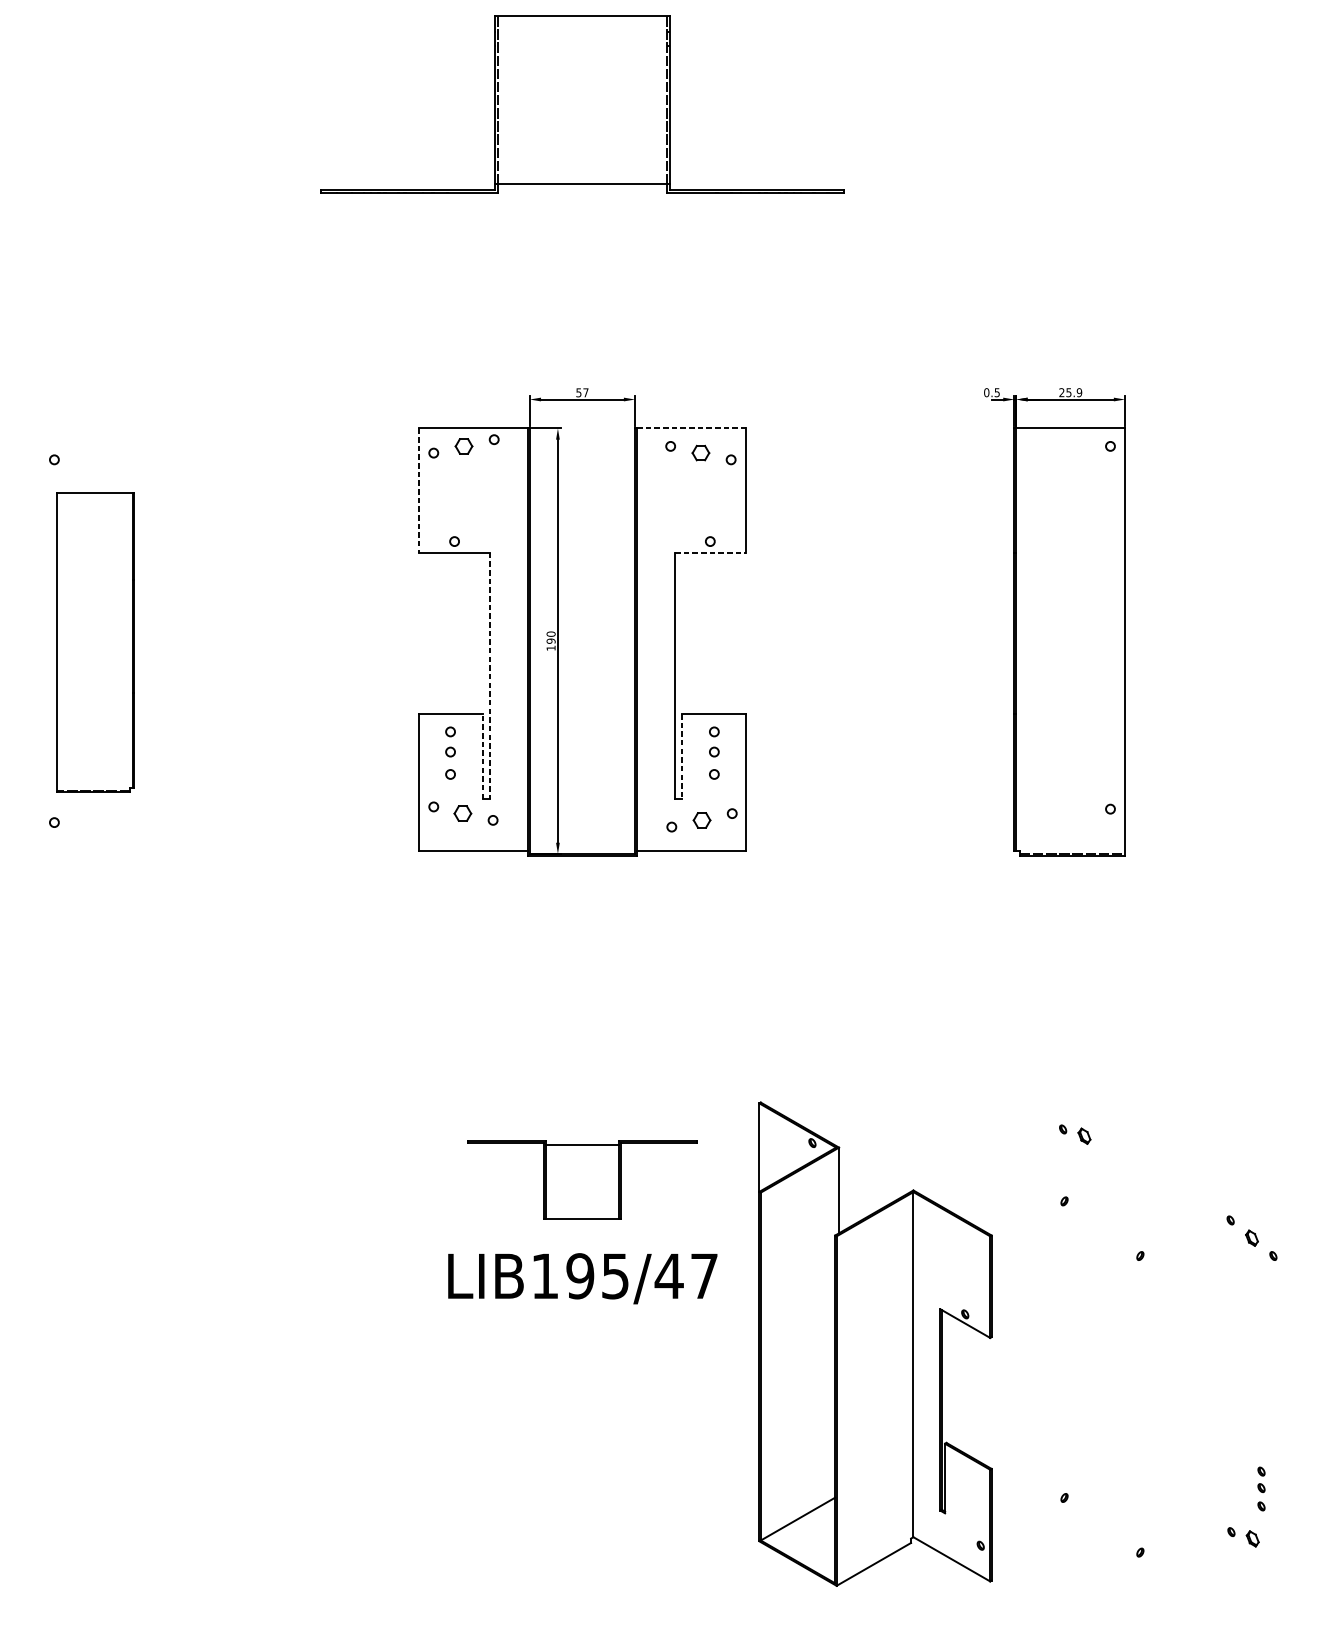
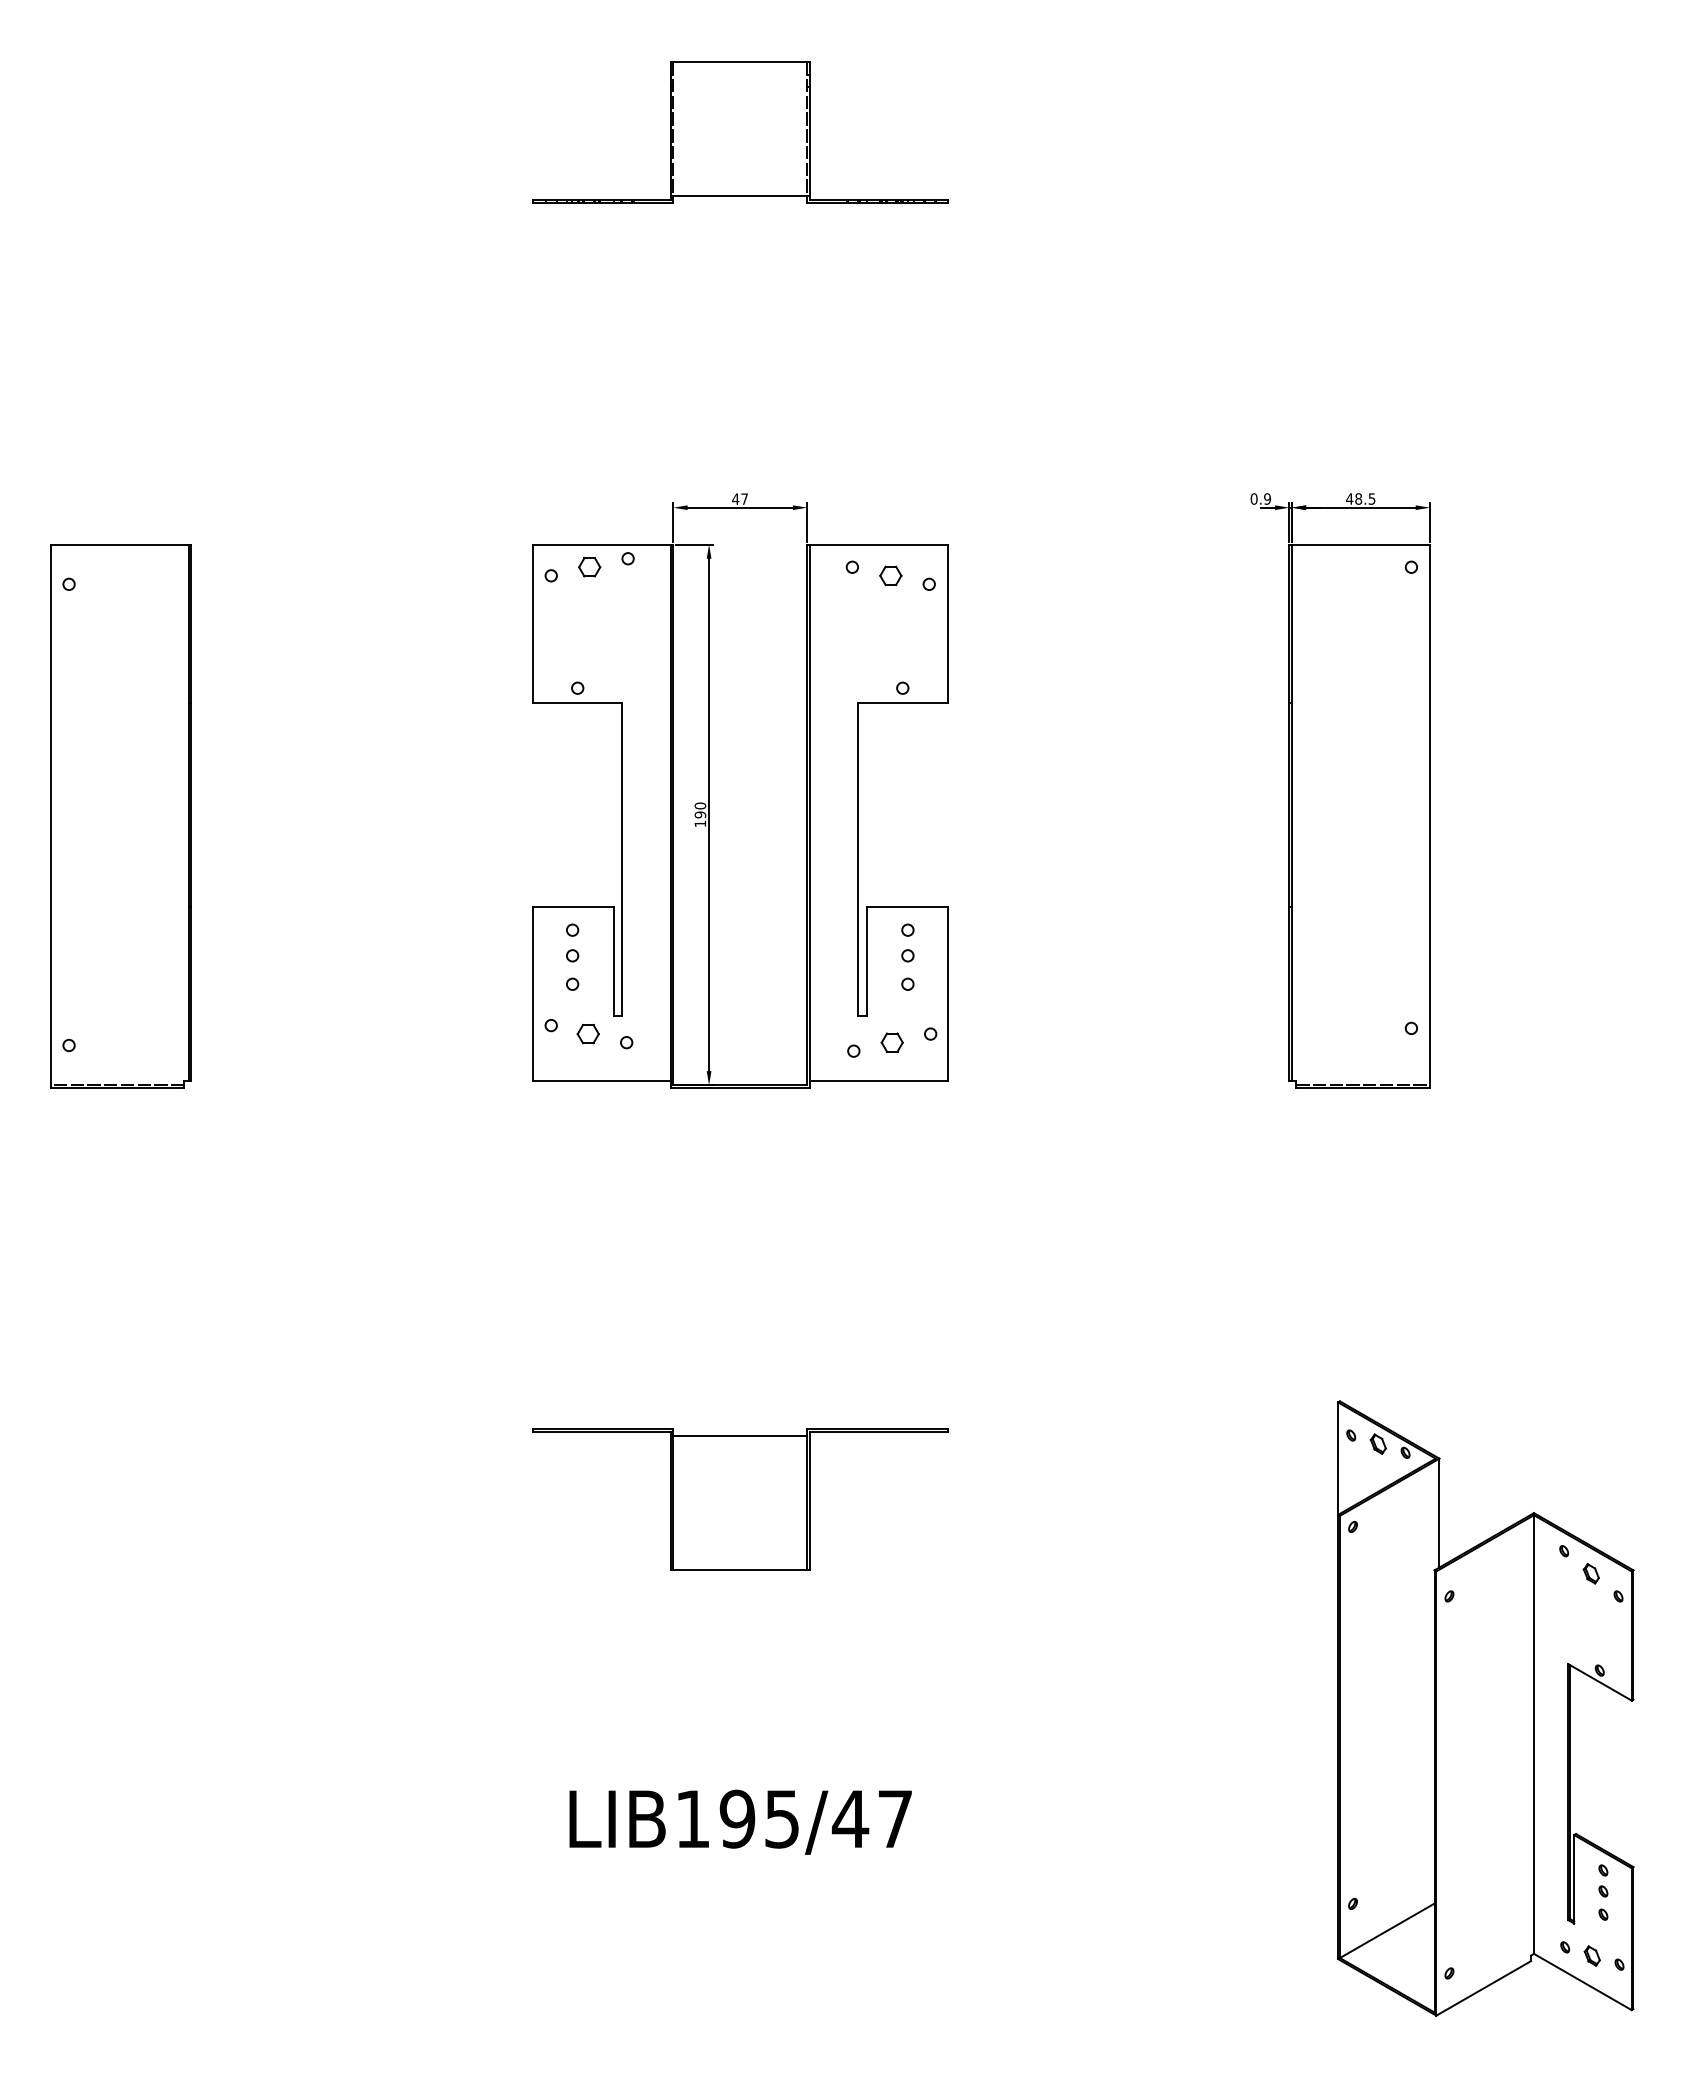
part: (582, 104) -> (740, 132), size x0.62
text: (578, 392) -> (735, 498), 57 -> 47
text: (997, 392) -> (1267, 498), 0.5 -> 0.9
text: (1070, 392) -> (1360, 498), 25.9 -> 48.5
line: (692, 428) -> (879, 544), dashed -> solid
line: (419, 490) -> (532, 623), dashed -> solid
line: (710, 552) -> (902, 702), dashed -> solid
part: (94, 642) -> (120, 816), size x1.43
line: (489, 676) -> (622, 859), dashed -> solid
line: (482, 756) -> (613, 961), dashed -> solid
line: (681, 757) -> (866, 962), dashed -> solid
part: (582, 1179) -> (740, 1499), size x1.43
text: (582, 1278) -> (740, 1821), moved
part: (875, 1344) -> (1485, 1708), moved

